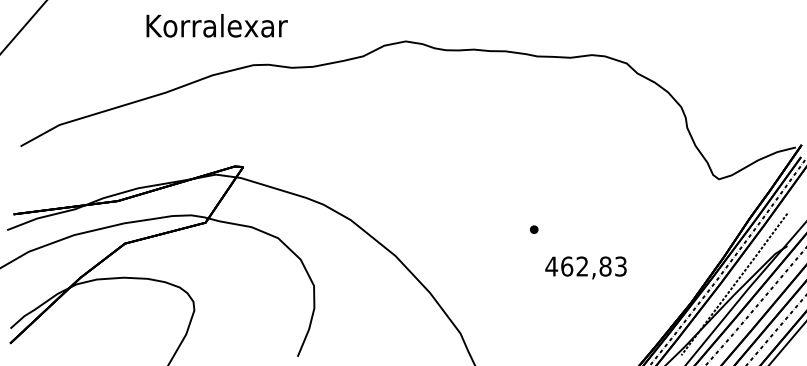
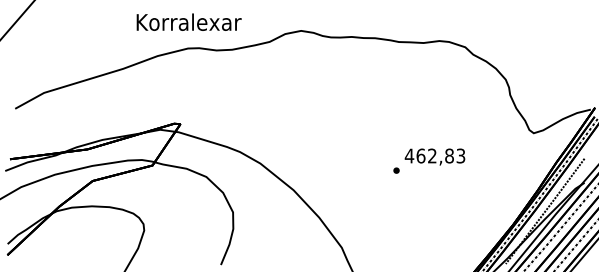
text: (216, 24) -> (188, 21), moved
text: (585, 267) -> (434, 156), moved

